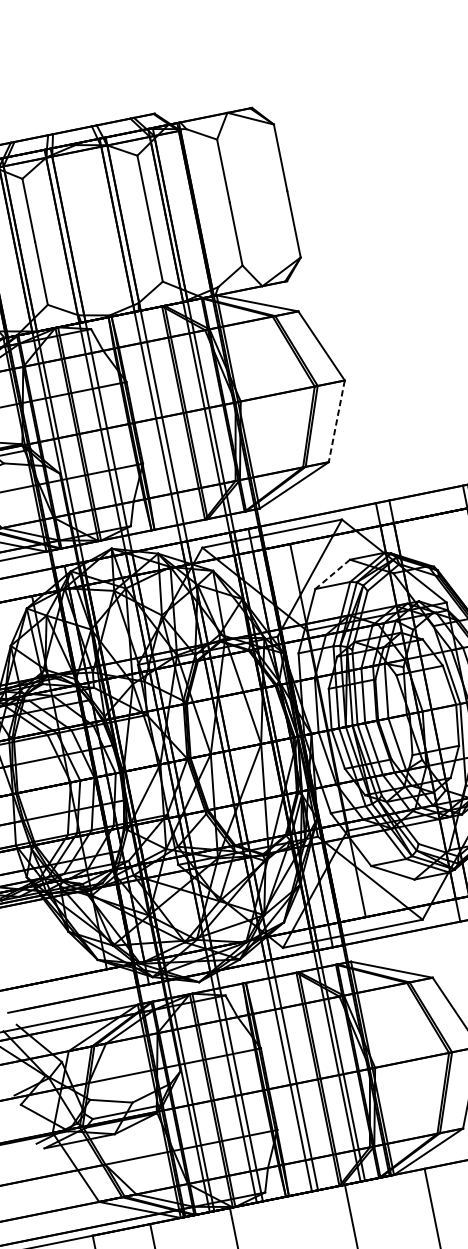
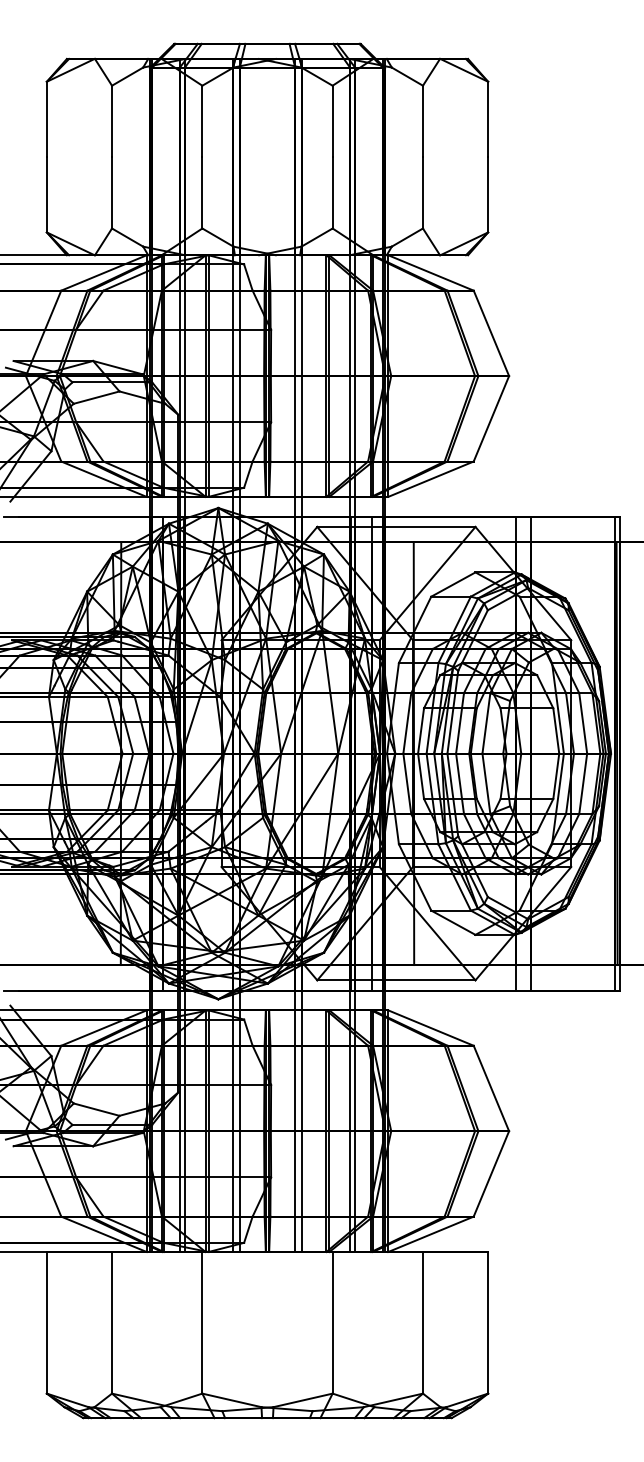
line: (336, 421) -> (491, 419), dashed -> solid
line: (331, 574) -> (452, 584), dashed -> solid

